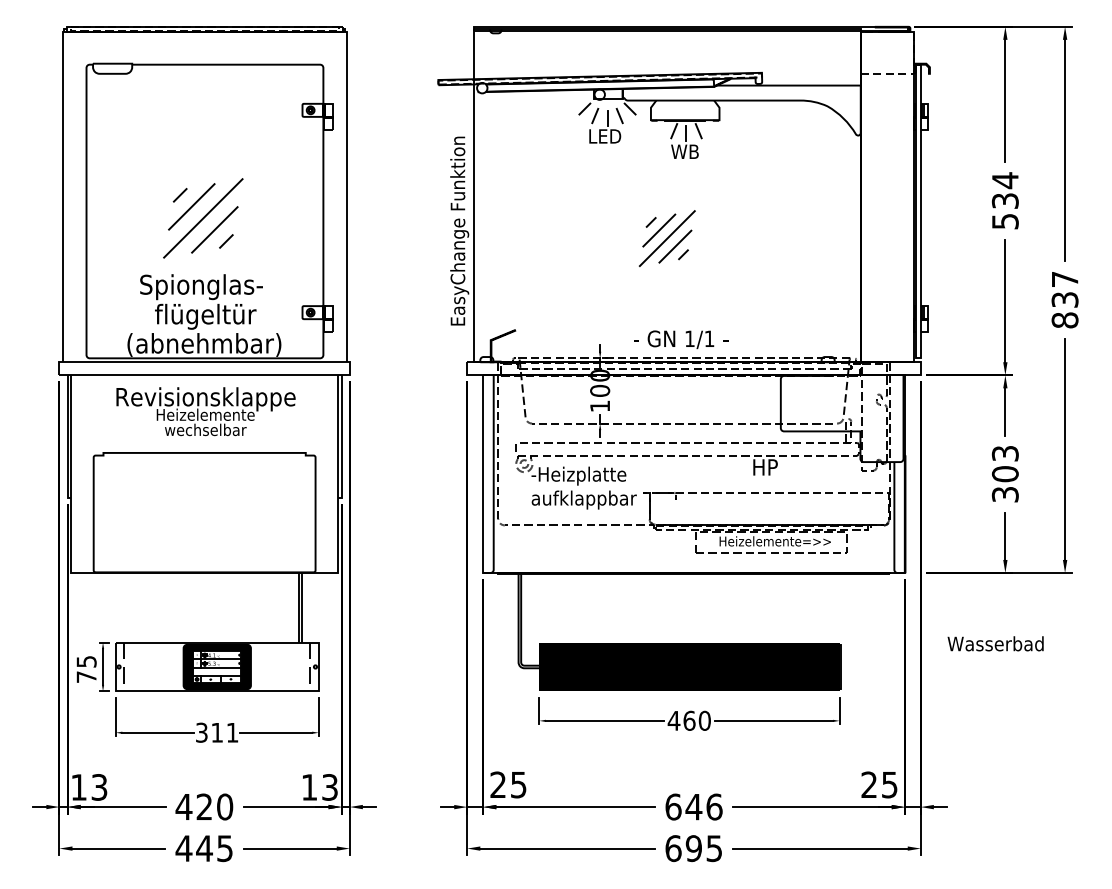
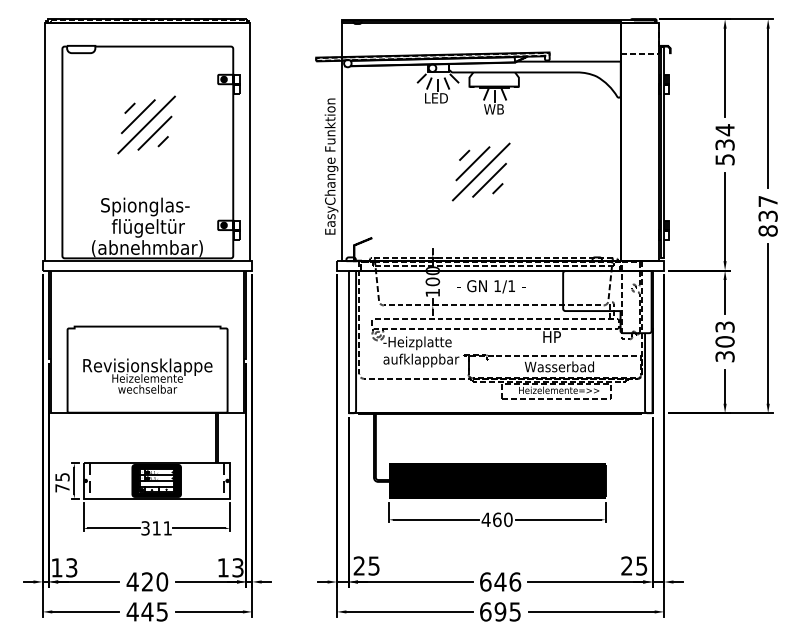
part: (203, 218) -> (146, 125), moved
part: (667, 238) -> (481, 171), size x1.43
text: (681, 339) -> (491, 286), moved
text: (205, 411) -> (147, 376), moved
text: (995, 643) -> (559, 366), moved

